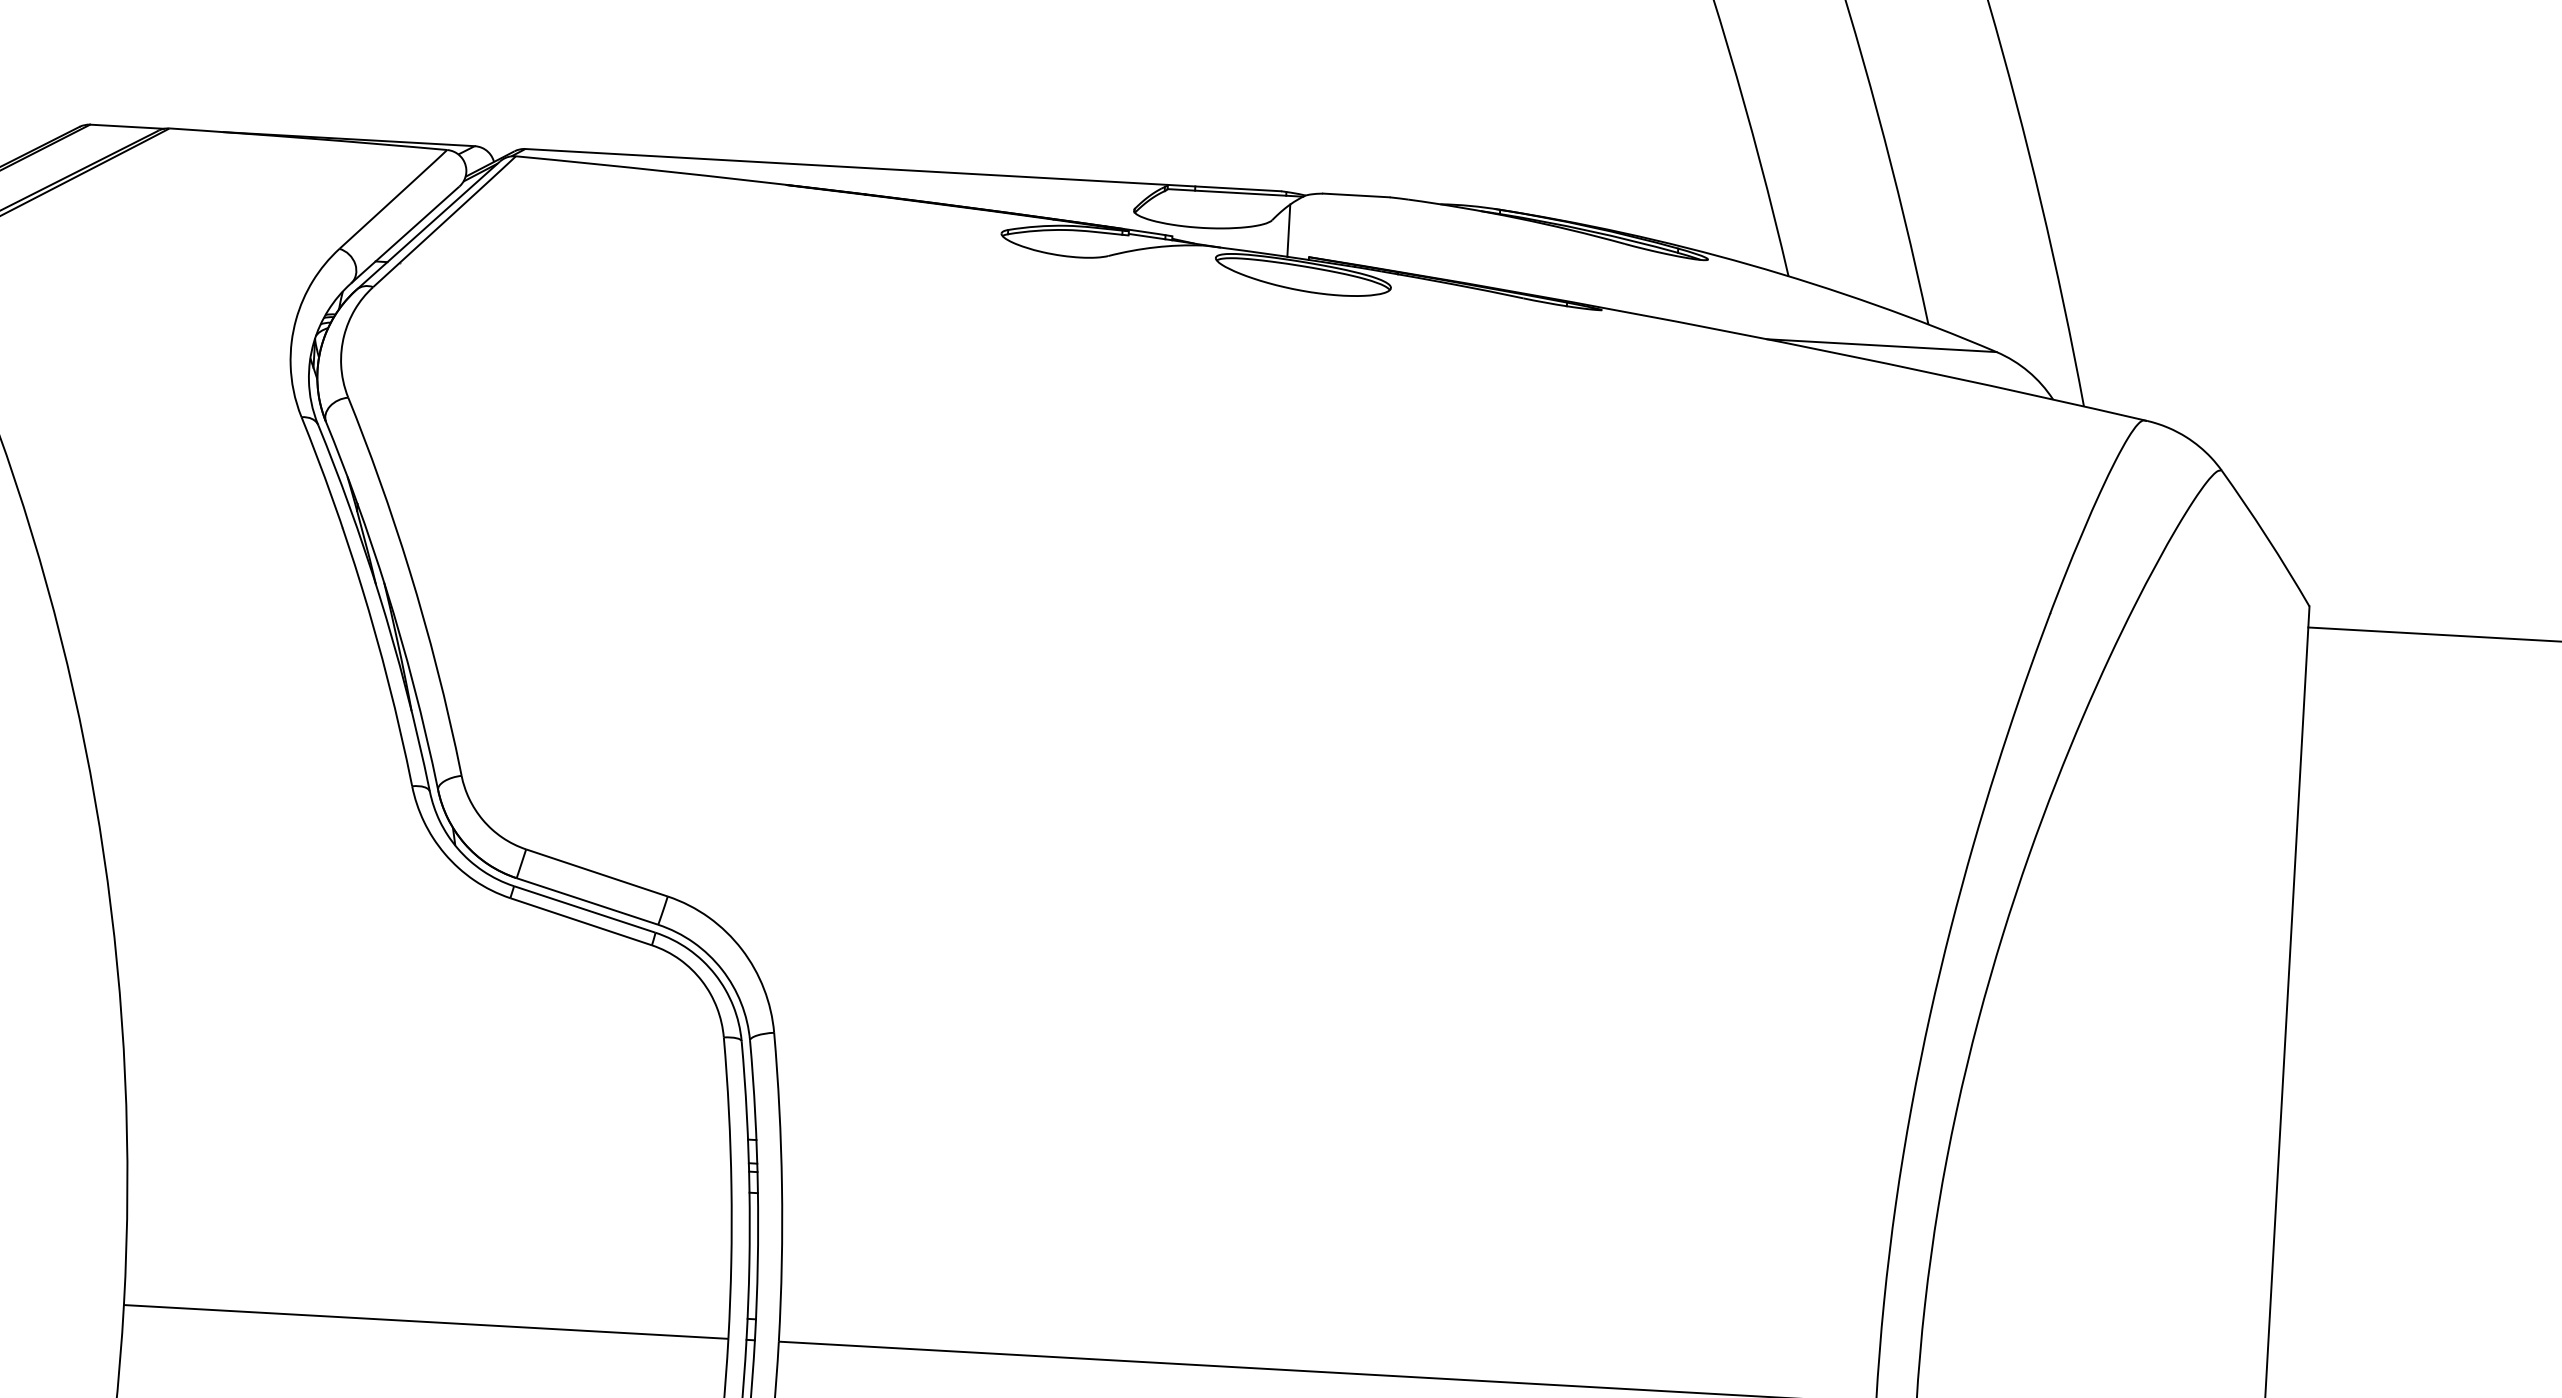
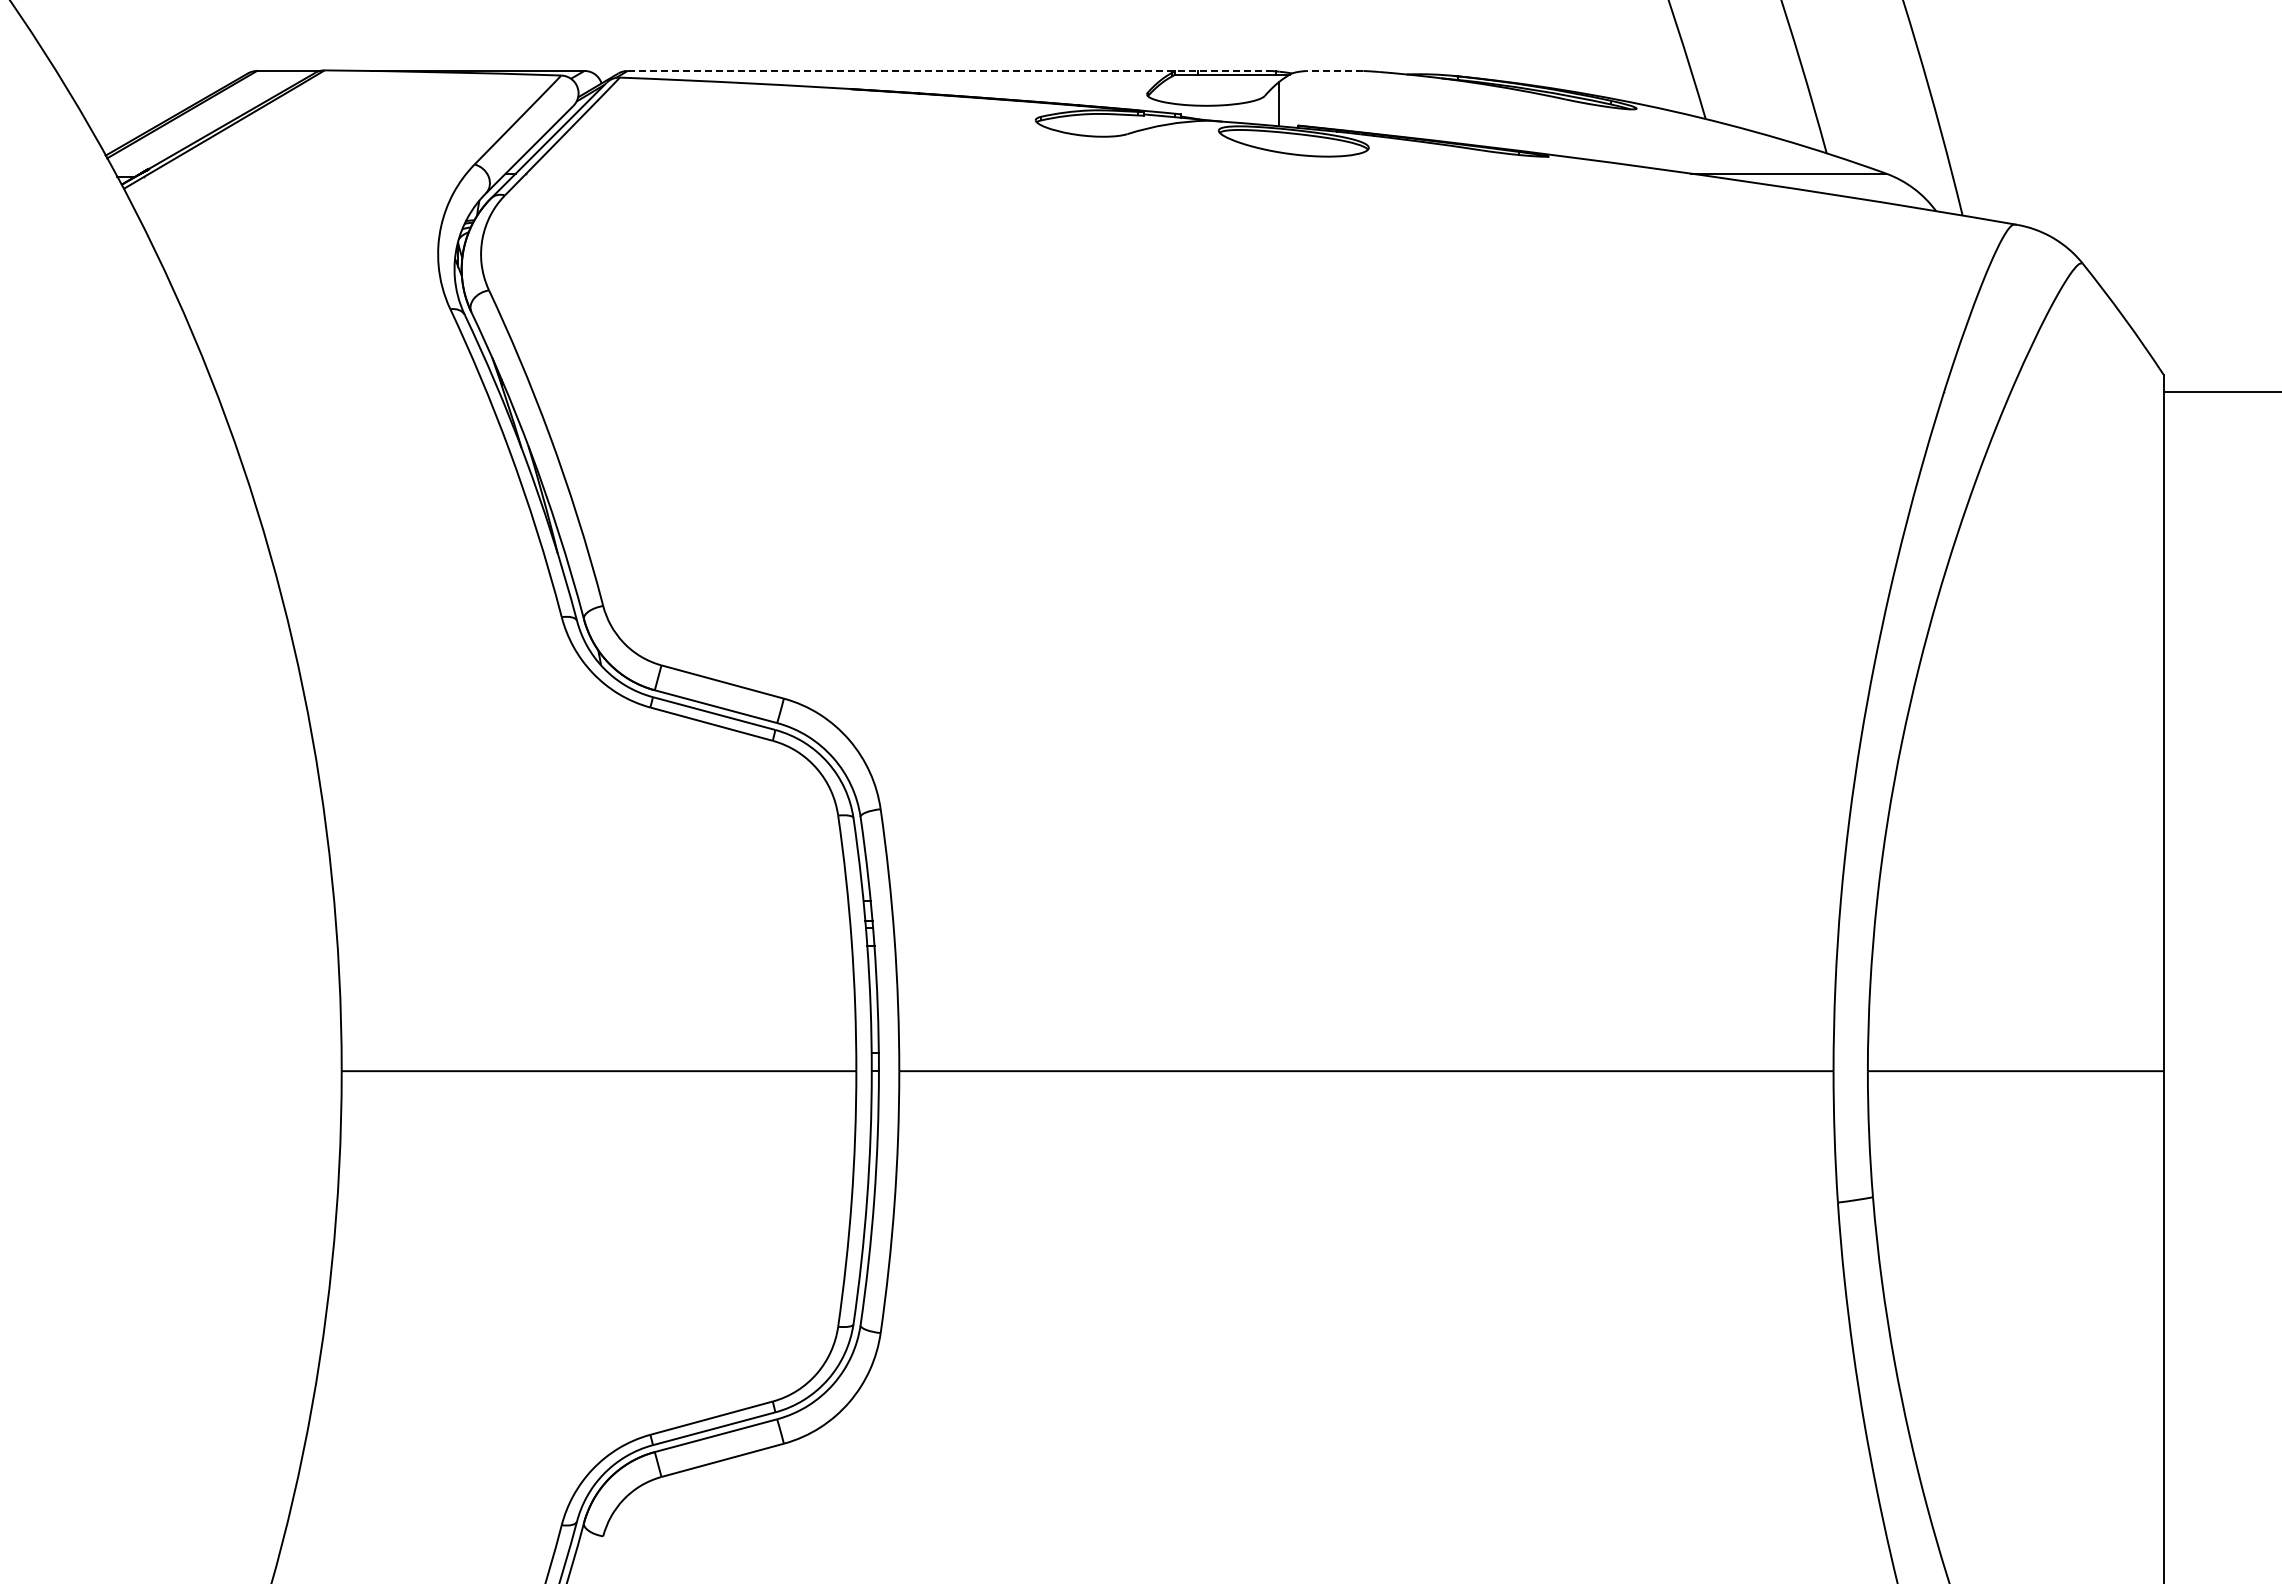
line: (903, 169) -> (949, 70), solid -> dashed
line: (1355, 194) -> (1334, 70), solid -> dashed

